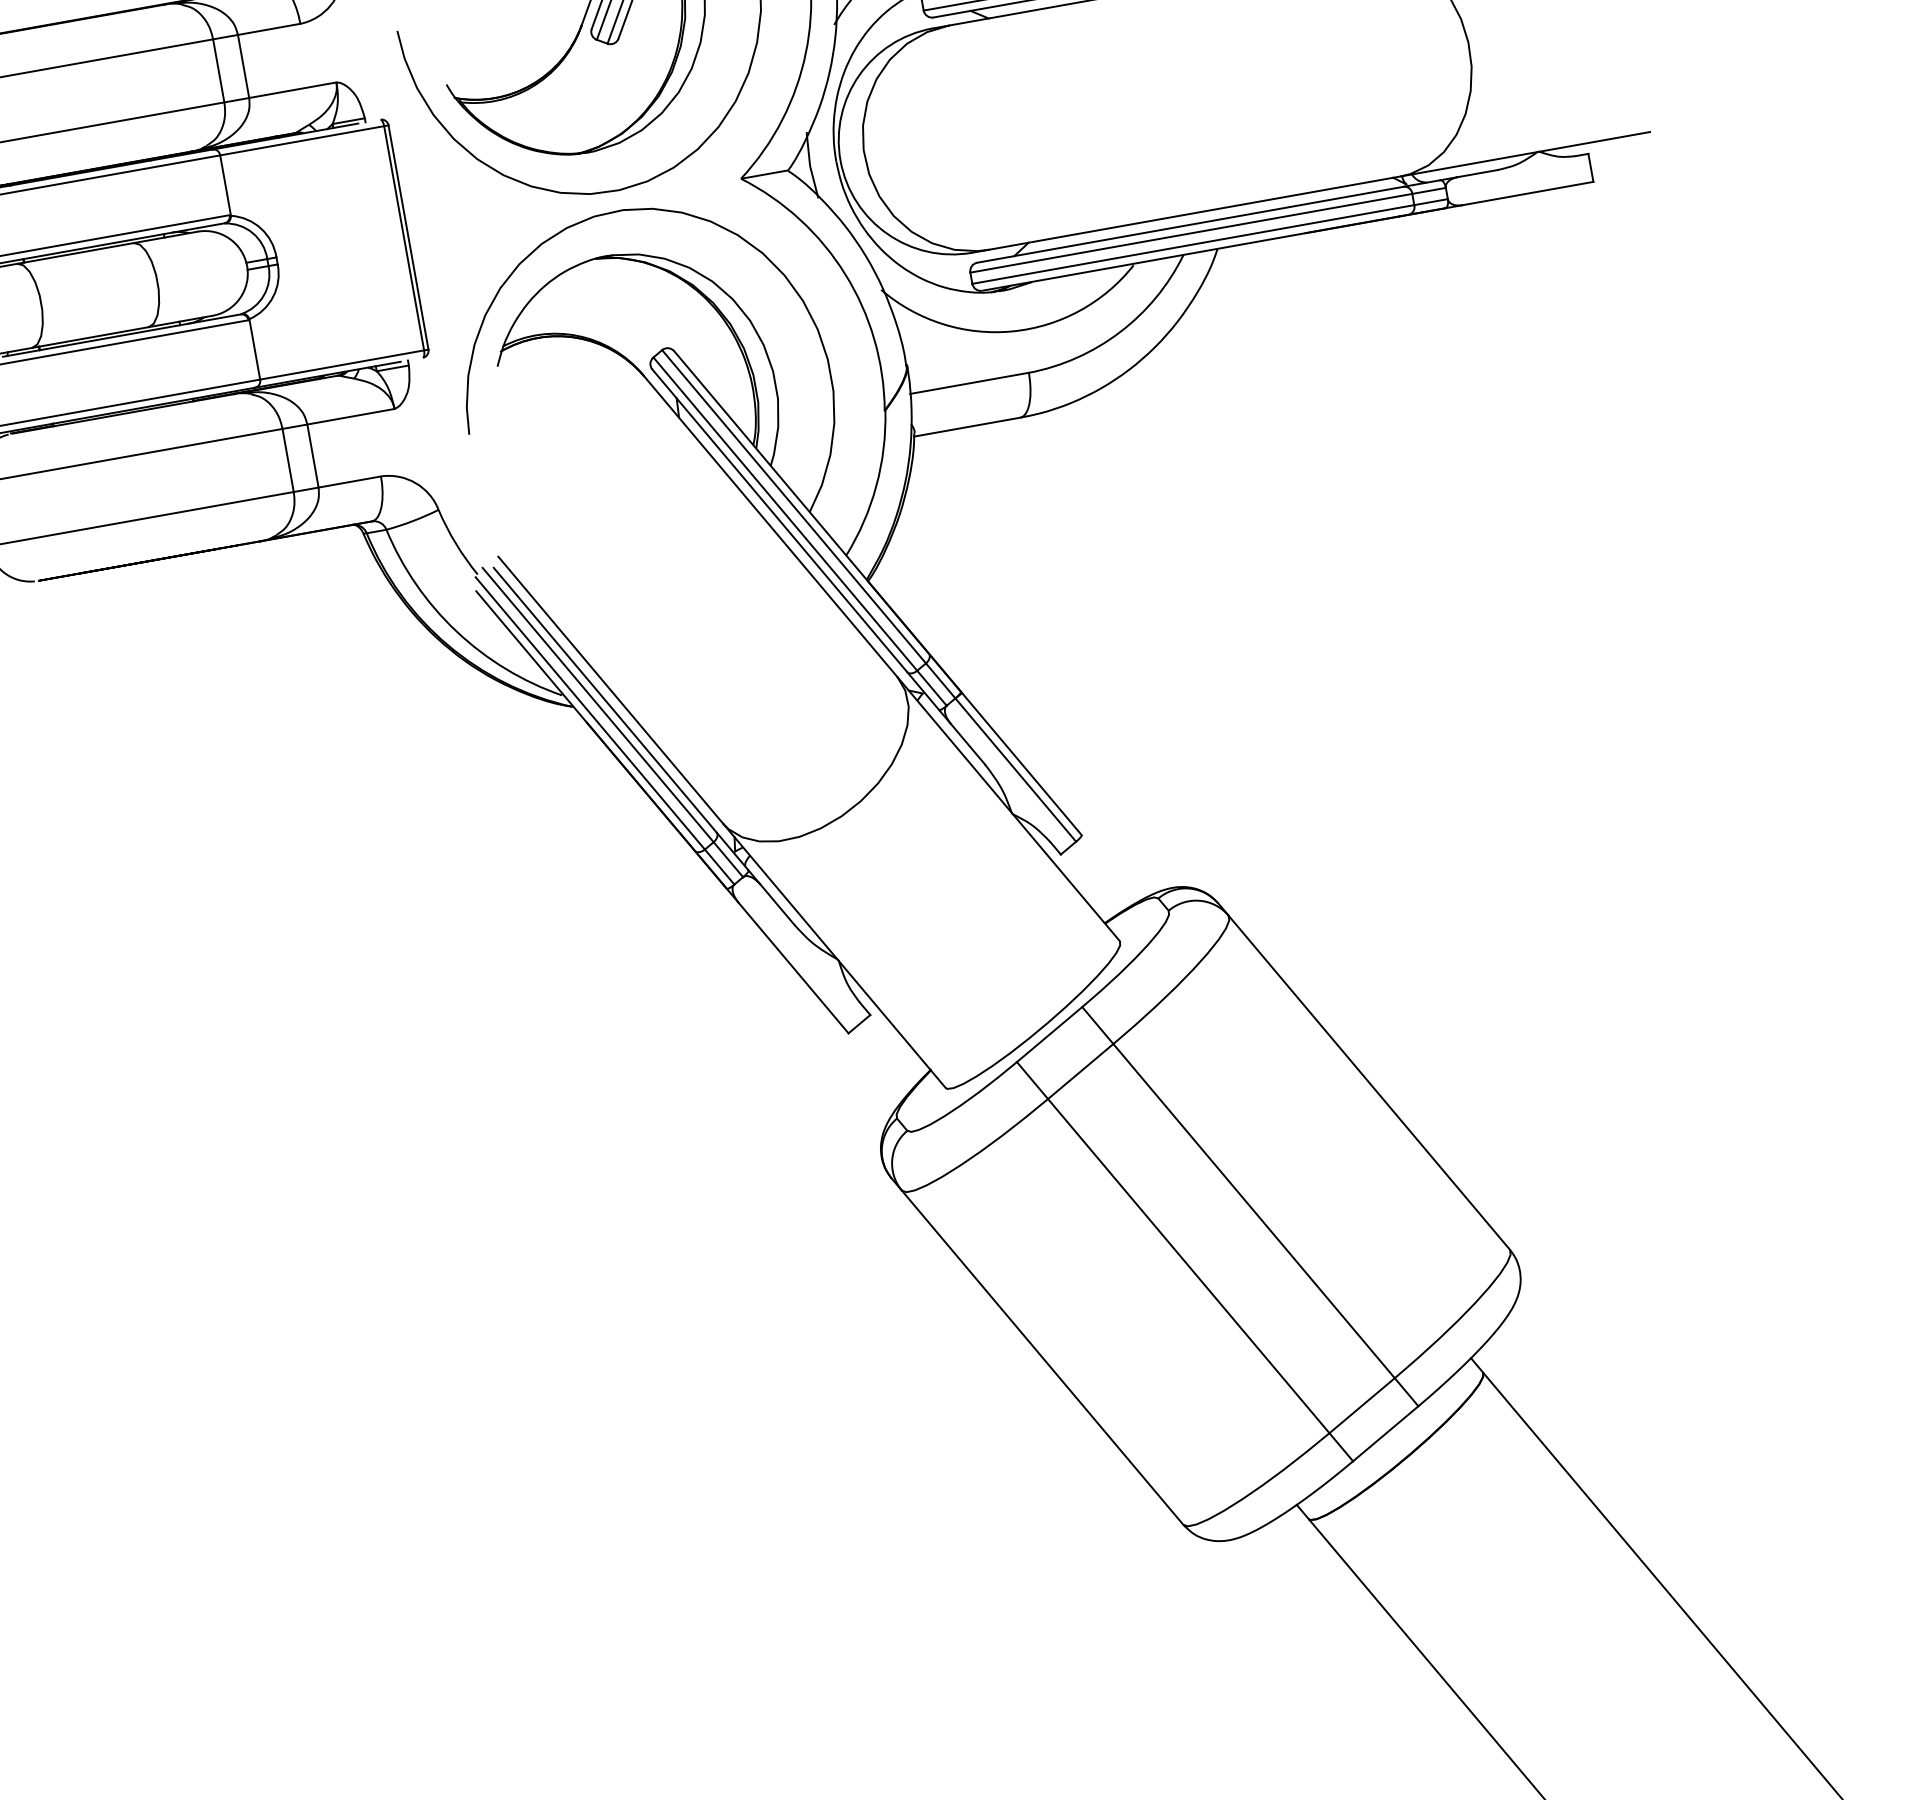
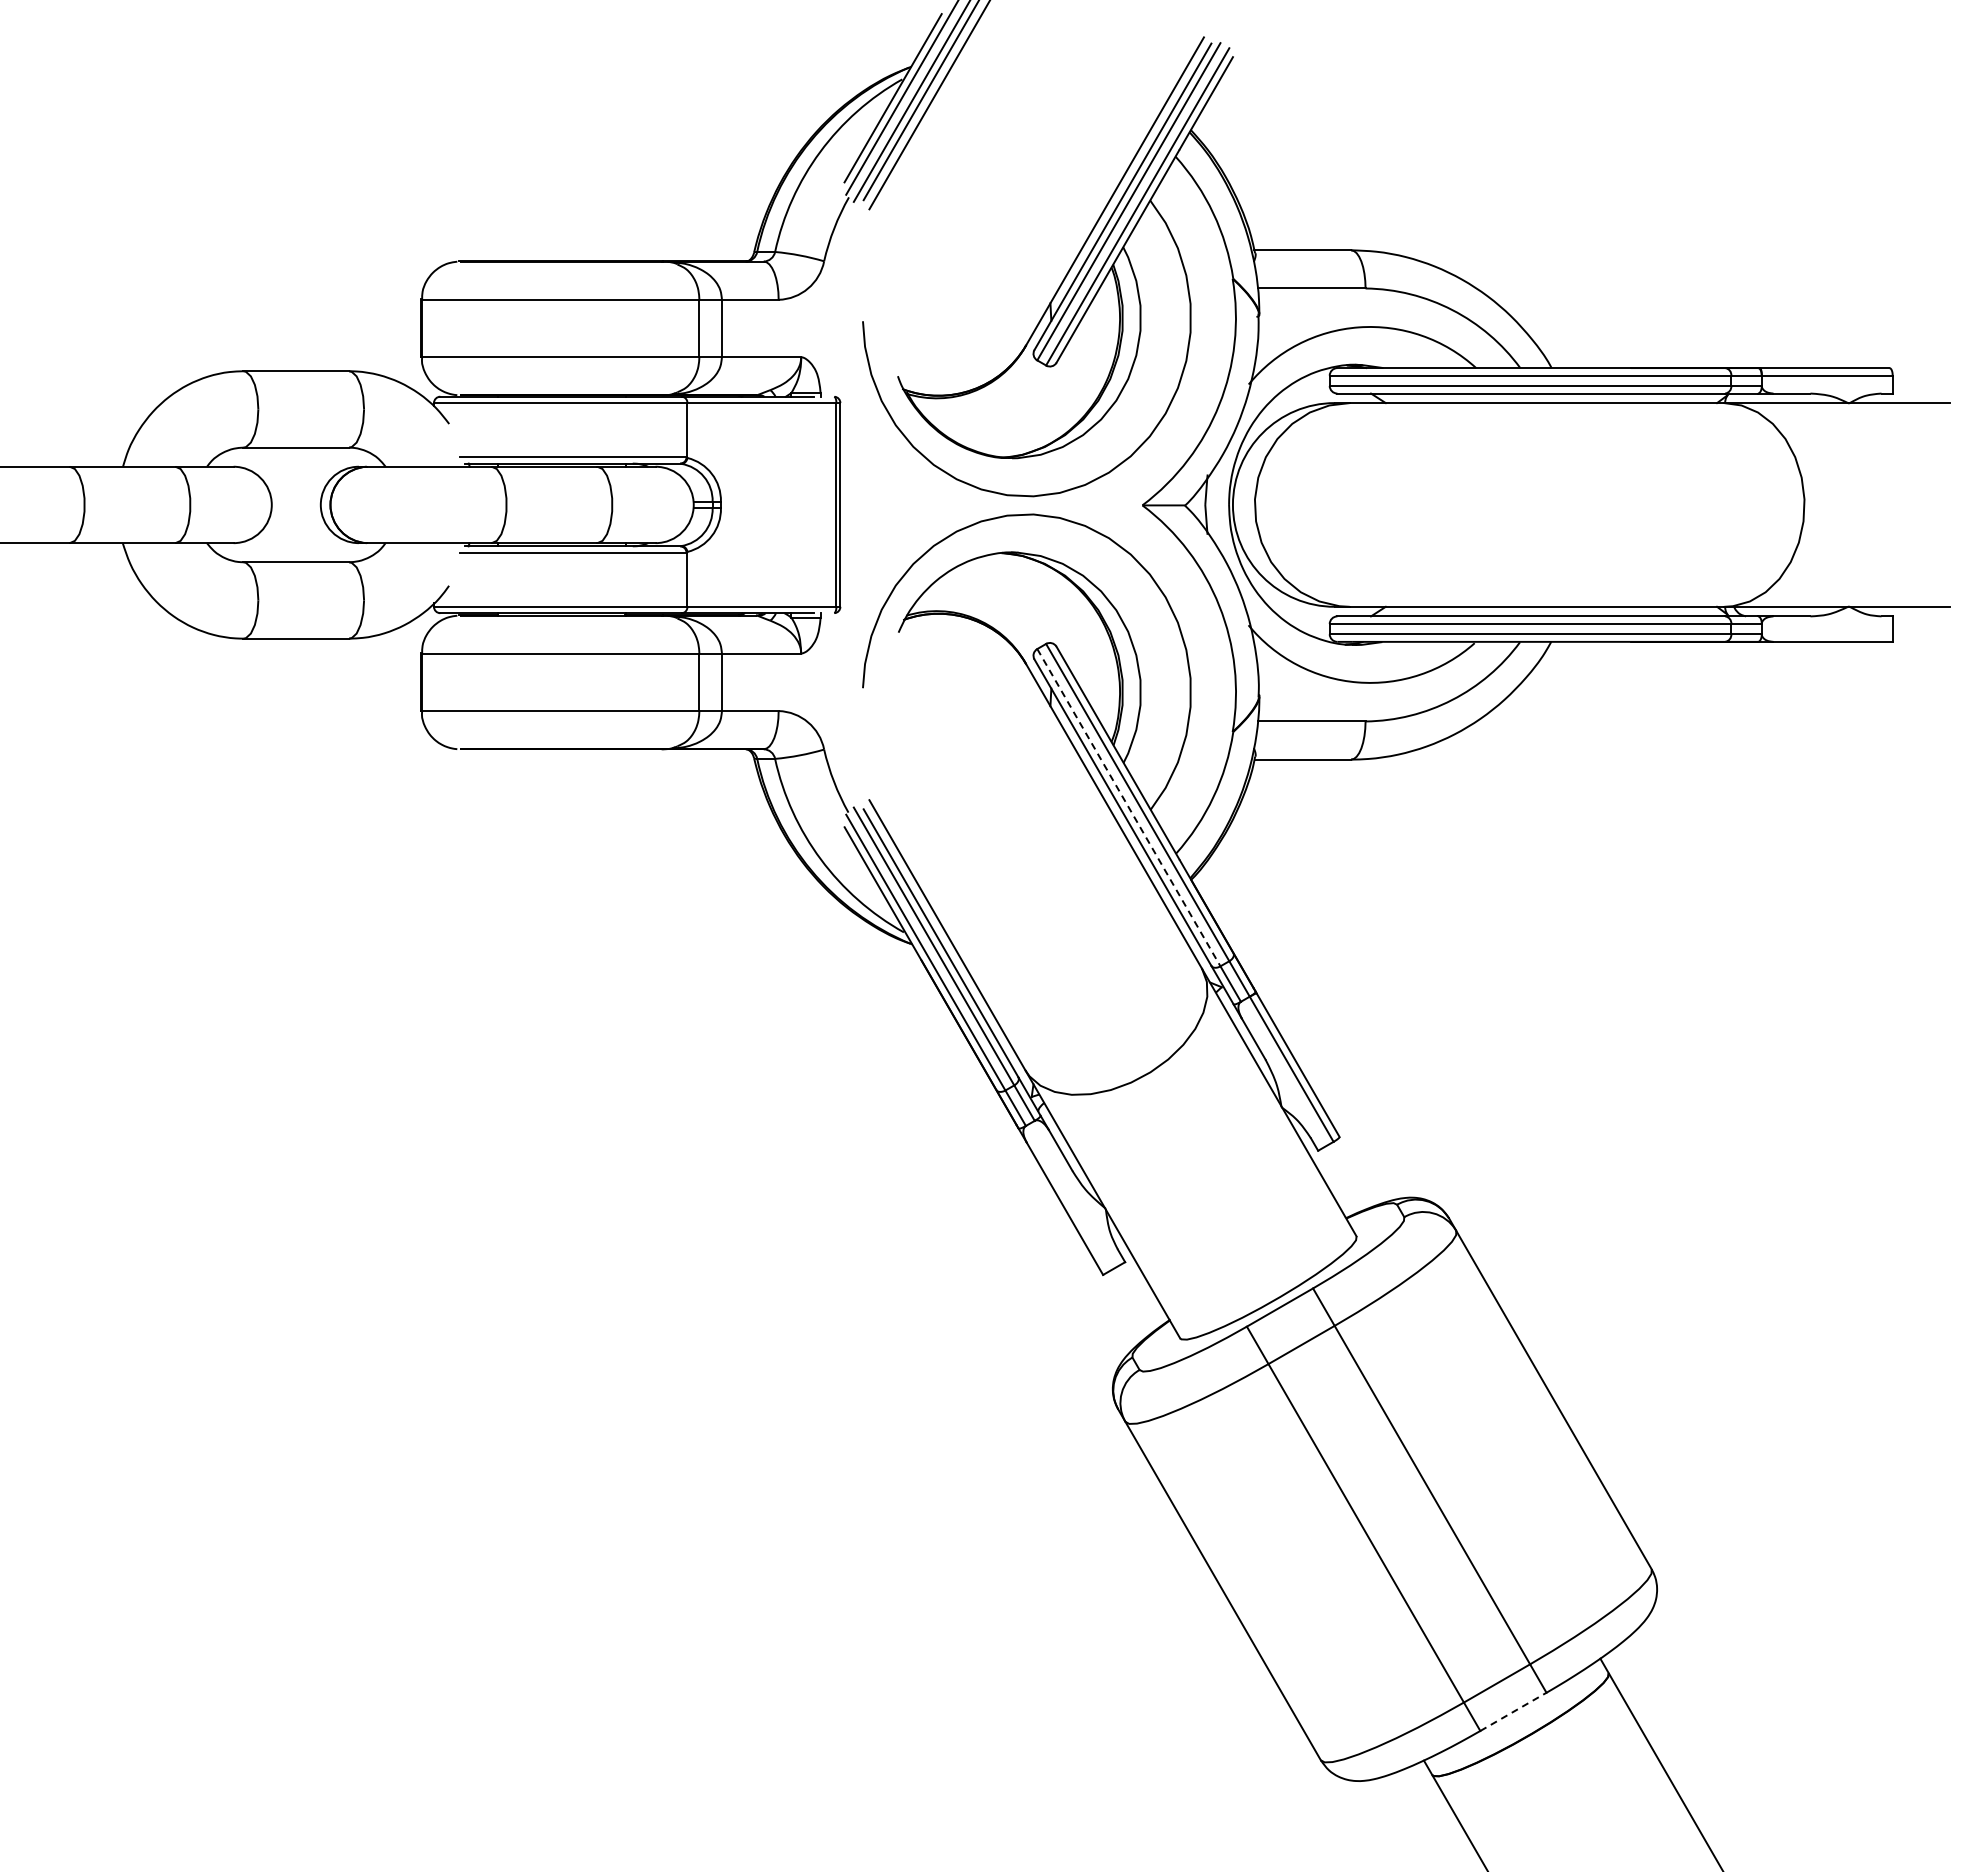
line: (786, 514) -> (1129, 808), solid -> dashed
line: (1385, 1433) -> (1513, 1711), solid -> dashed

